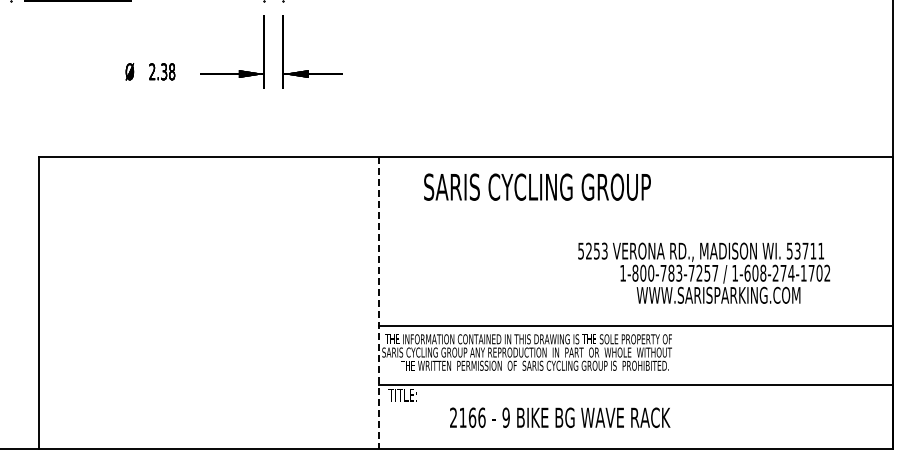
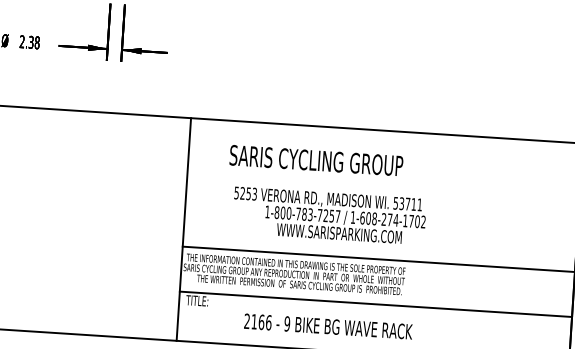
text: (537, 186) -> (316, 160), moved
text: (704, 272) -> (329, 215), moved
line: (379, 303) -> (184, 229), dashed -> solid
text: (560, 417) -> (328, 326), moved

